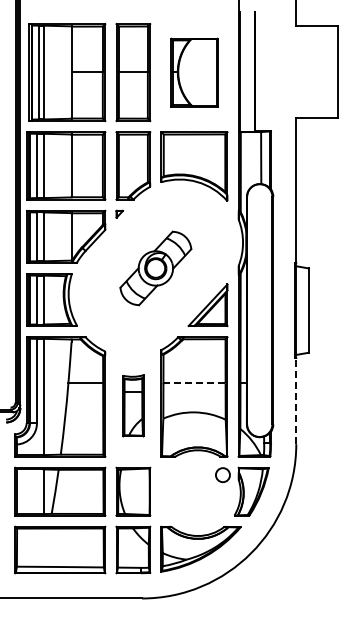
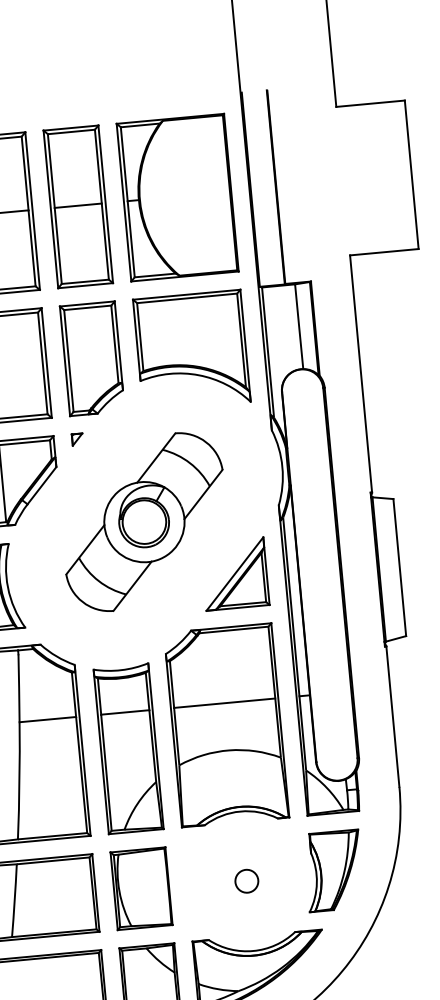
part: (194, 72) -> (177, 197), size x1.43
part: (155, 268) -> (143, 522), size x1.43
line: (195, 383) -> (226, 703), dashed -> solid
line: (296, 400) -> (393, 715), dashed -> solid
part: (133, 405) -> (128, 748), size x1.67
circle: (222, 474) -> (246, 880), moved

